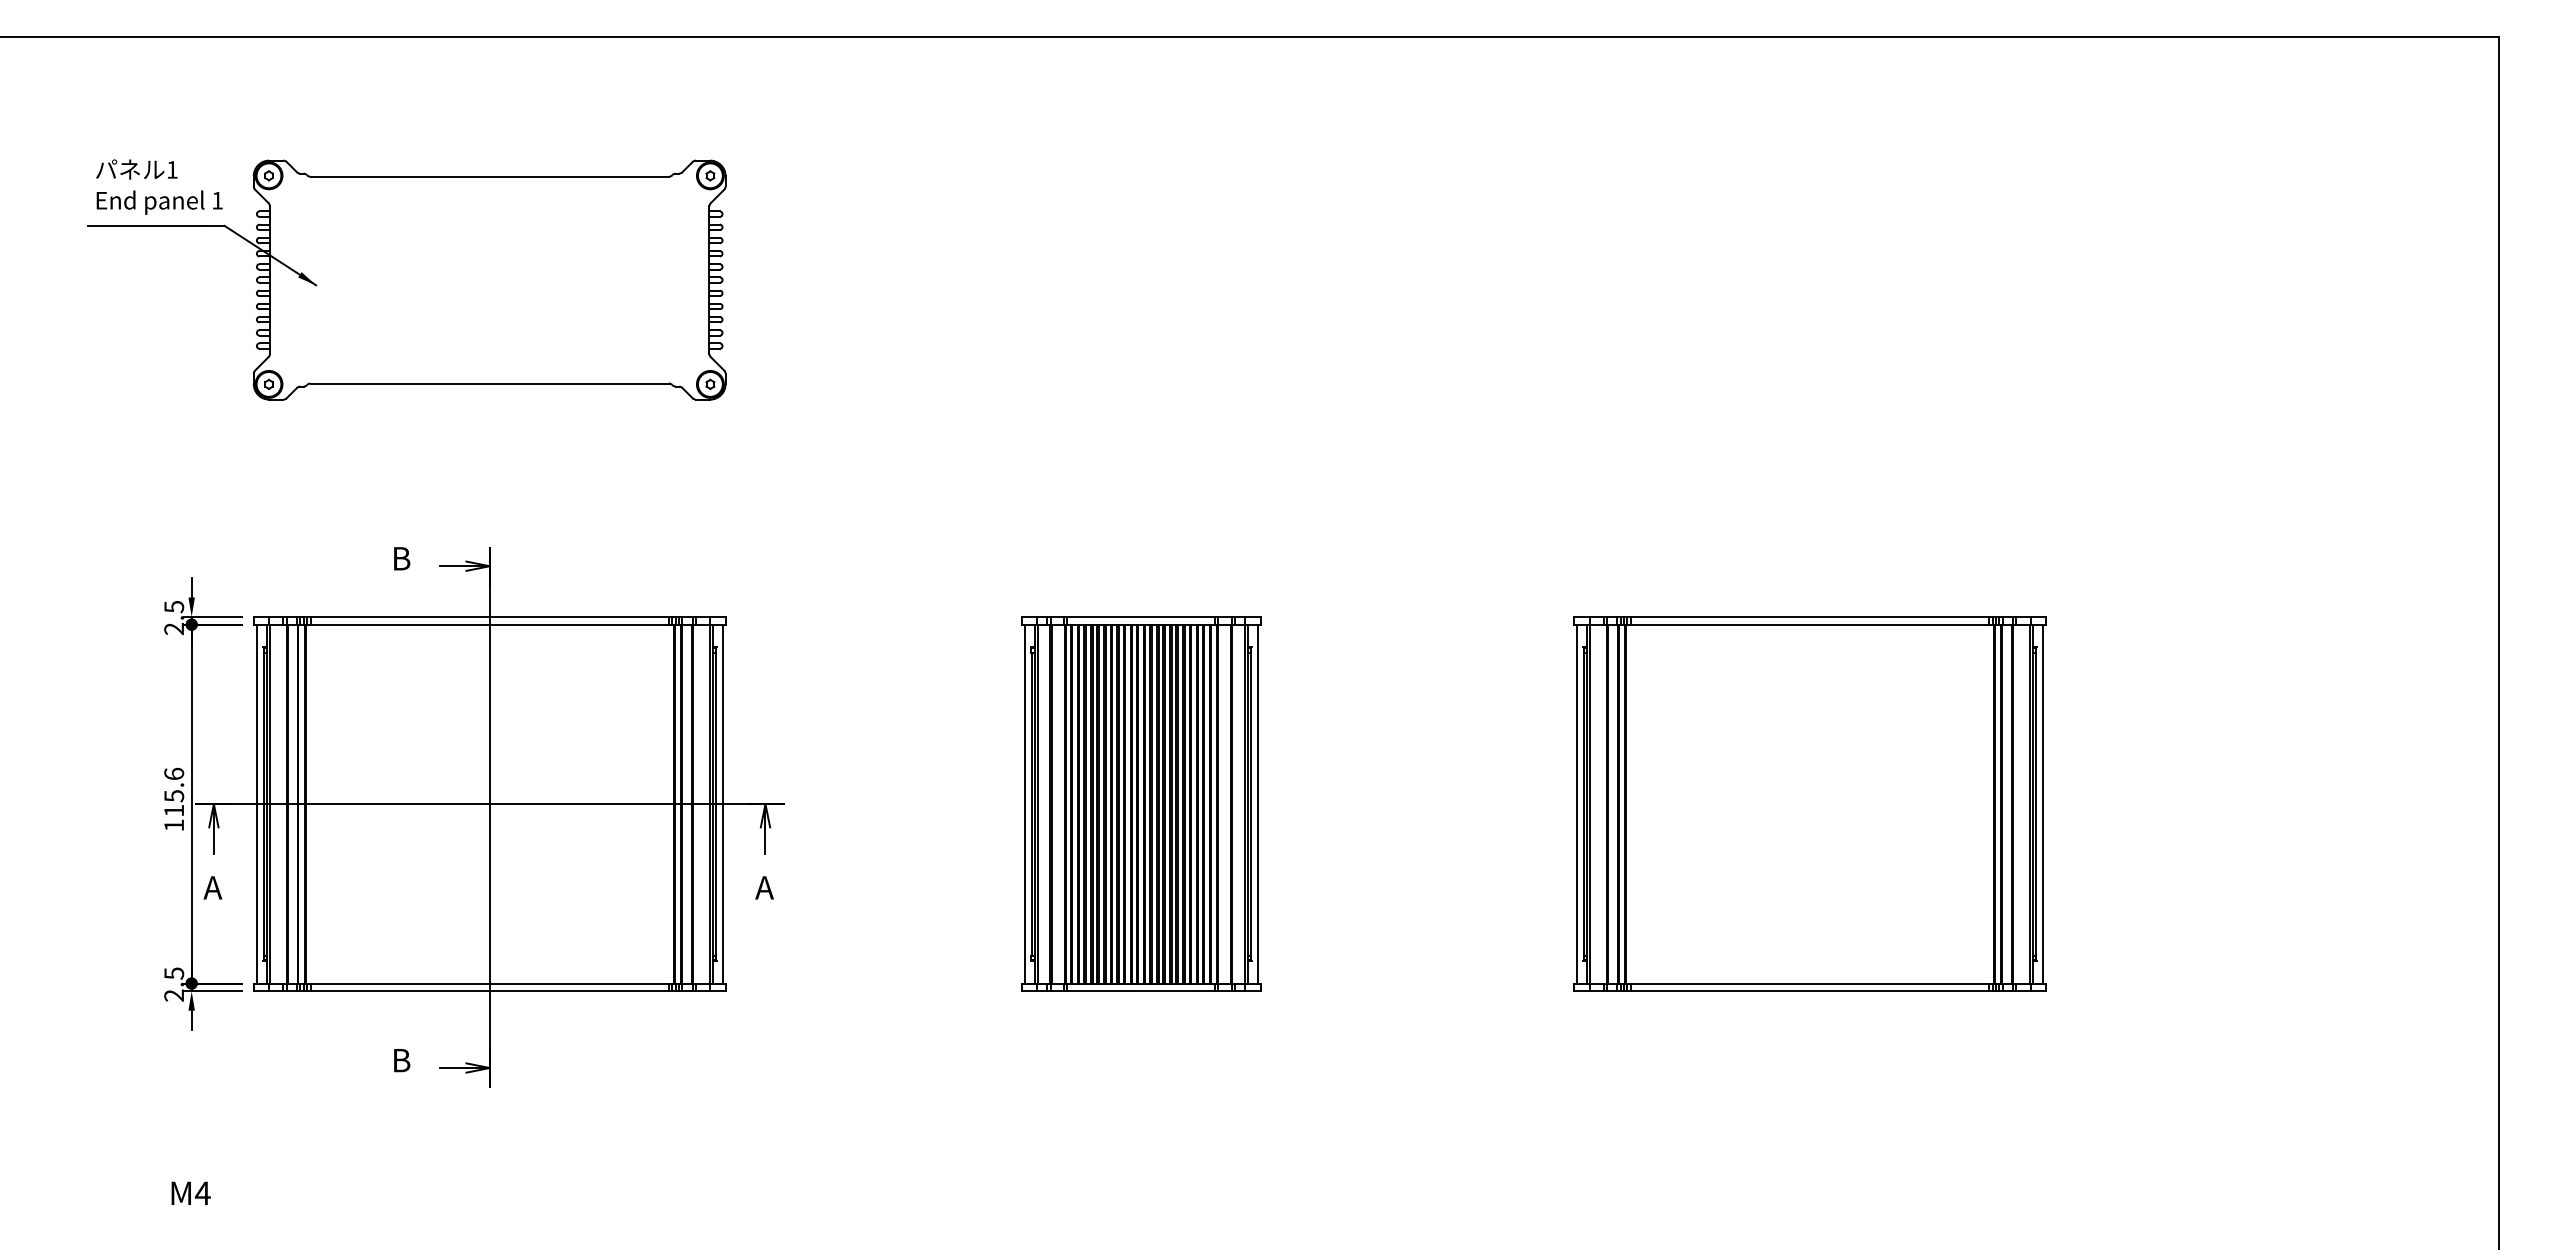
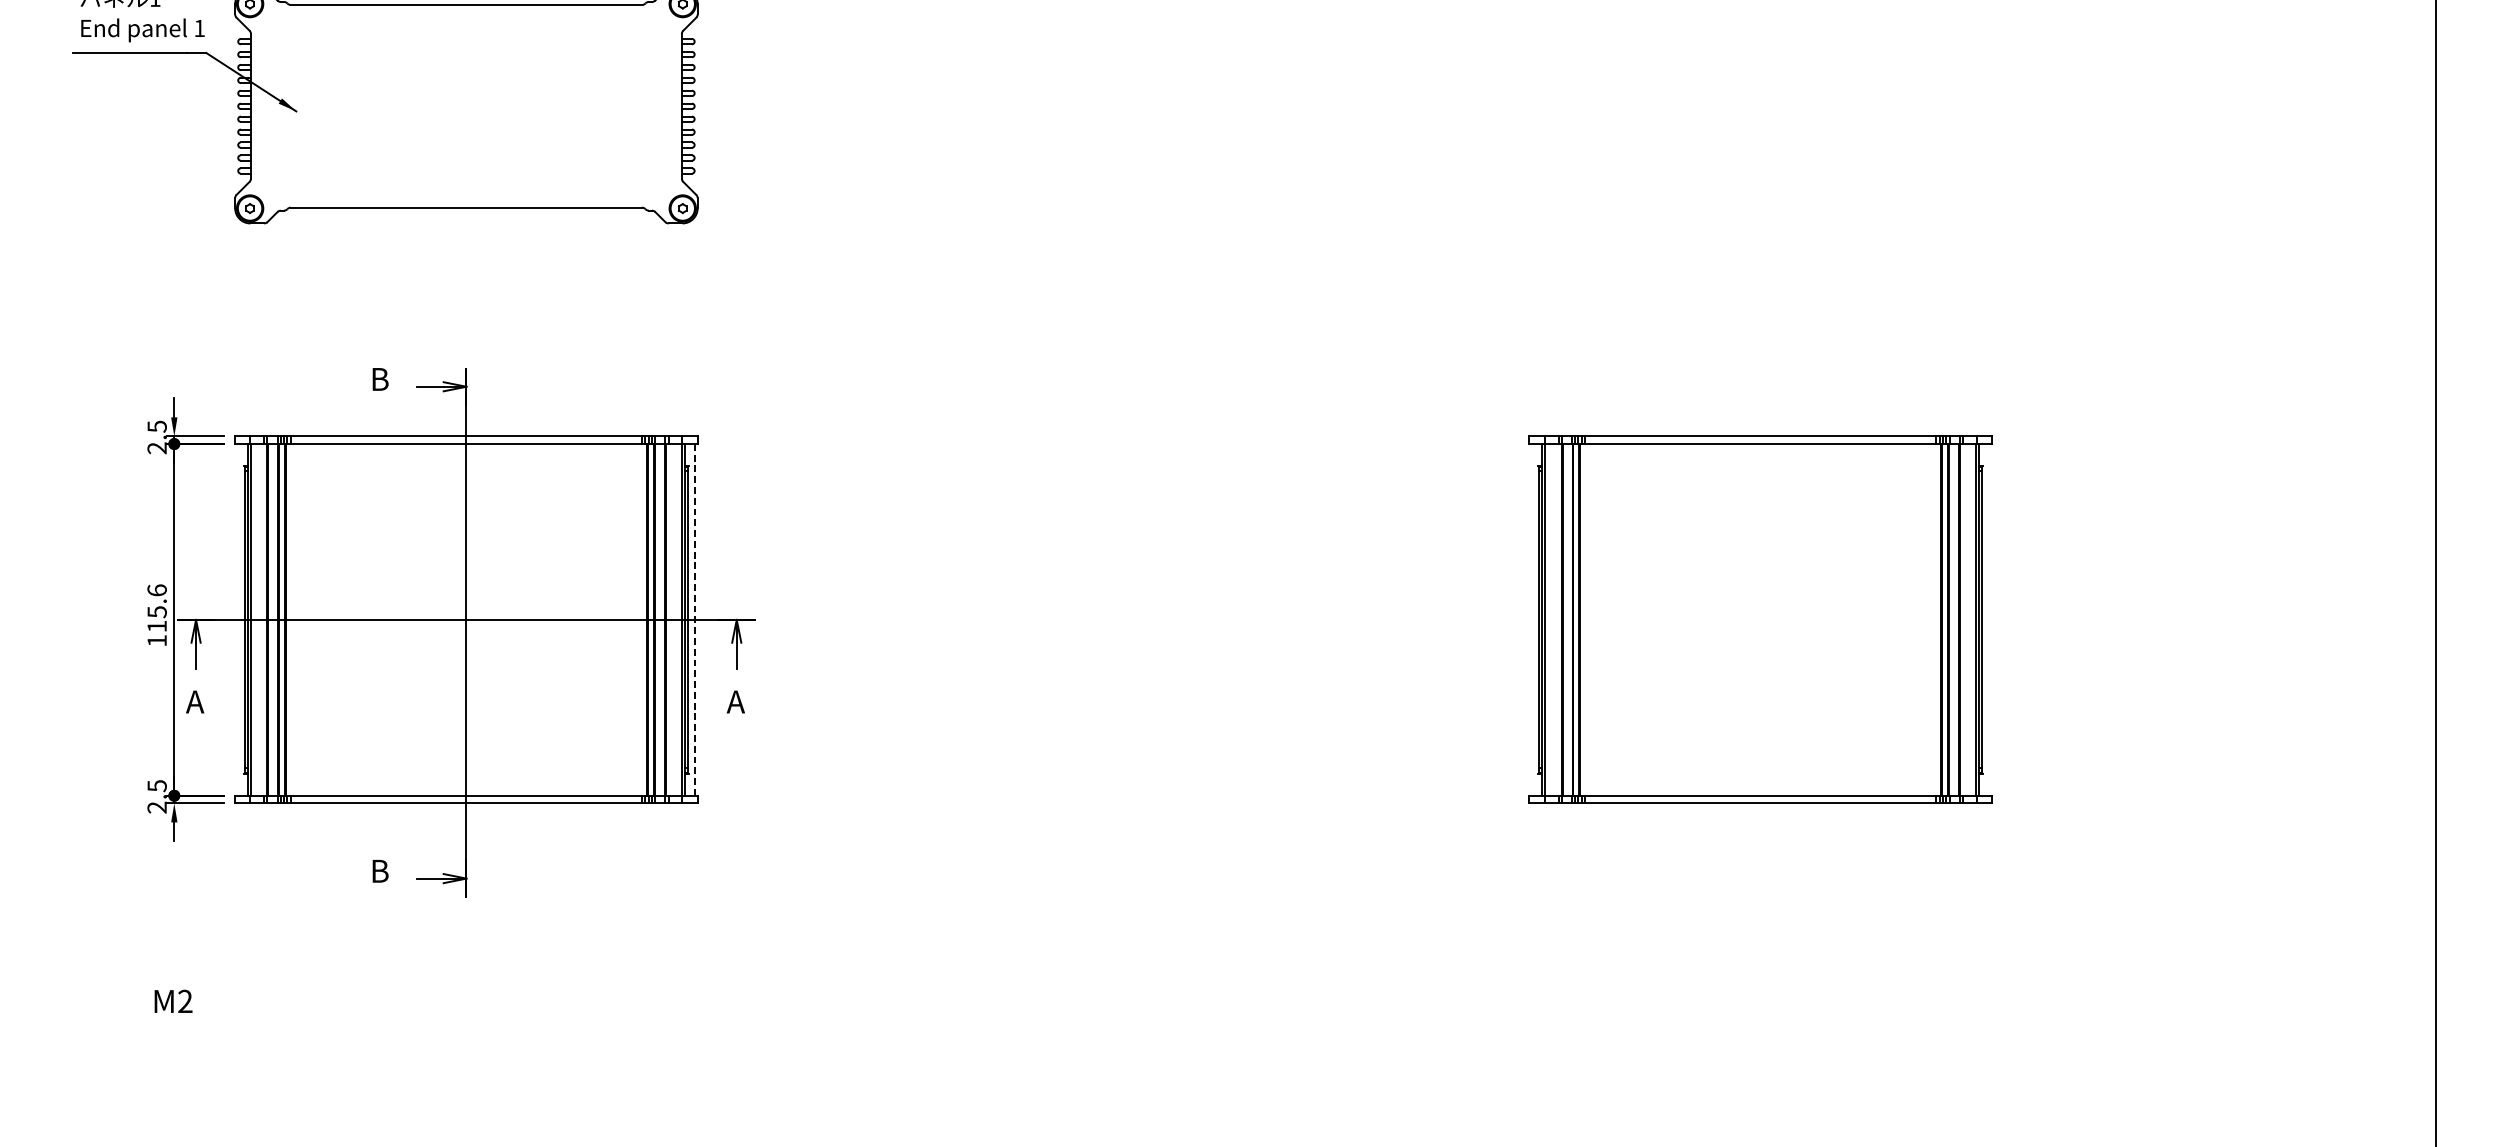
line: (256, 803) -> (237, 619), removed
line: (722, 803) -> (694, 619), solid -> dashed
part: (1141, 803) -> (1105, 619), removed
line: (1577, 803) -> (1532, 619), removed
line: (2042, 803) -> (1988, 619), removed
text: (202, 1192) -> (184, 1000), M4 -> M2

